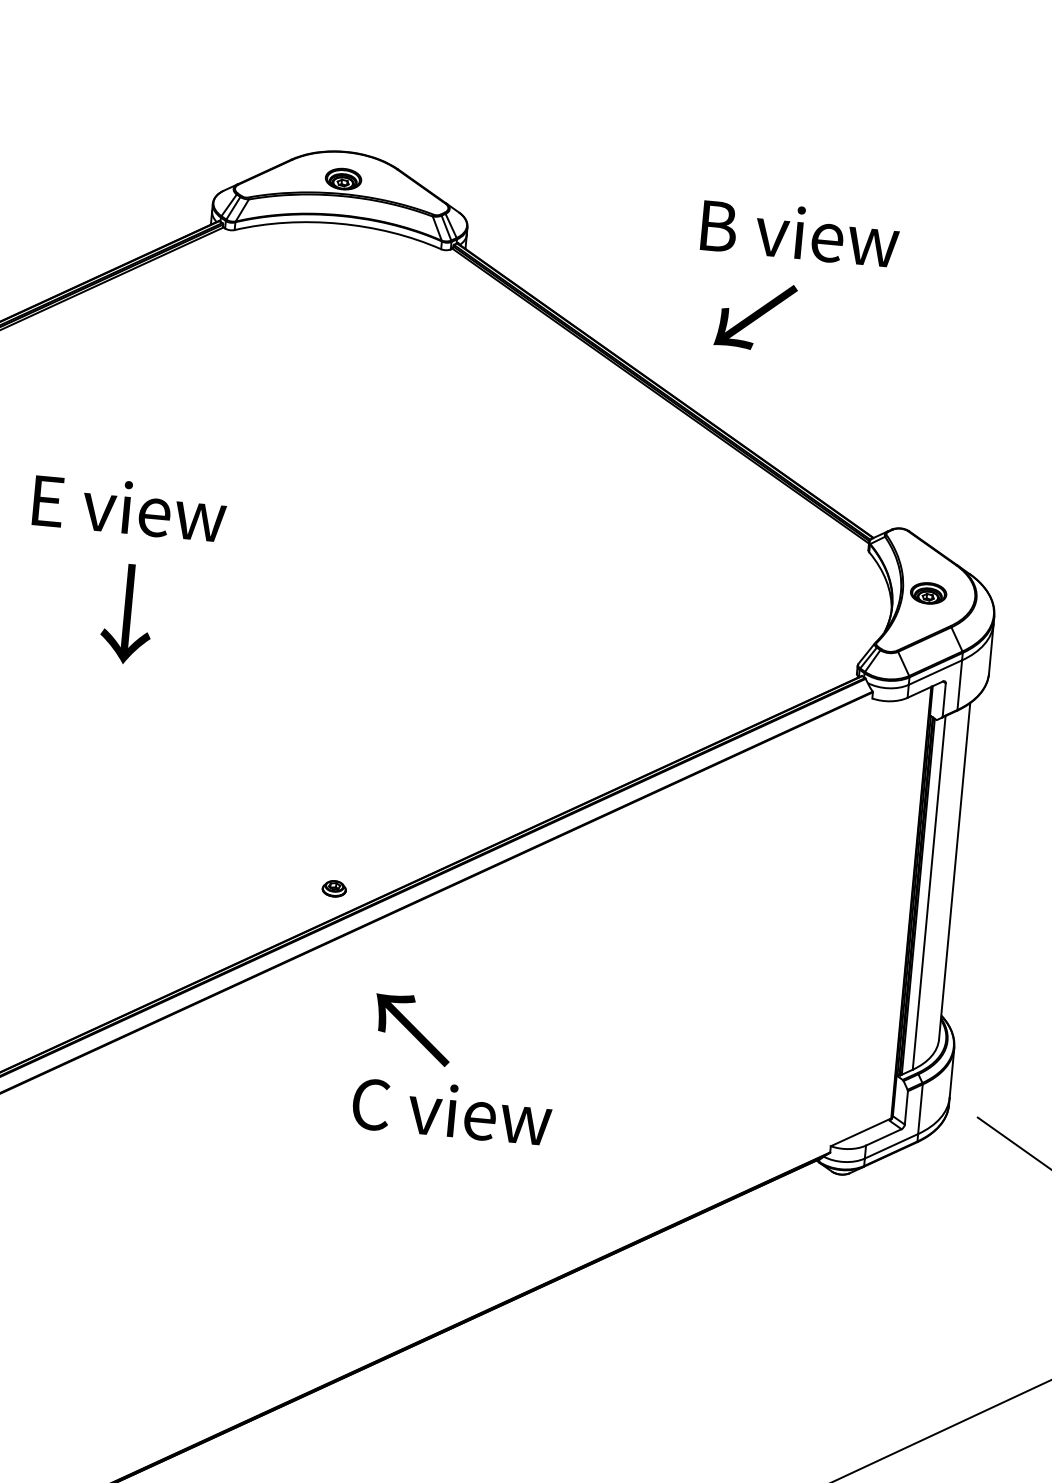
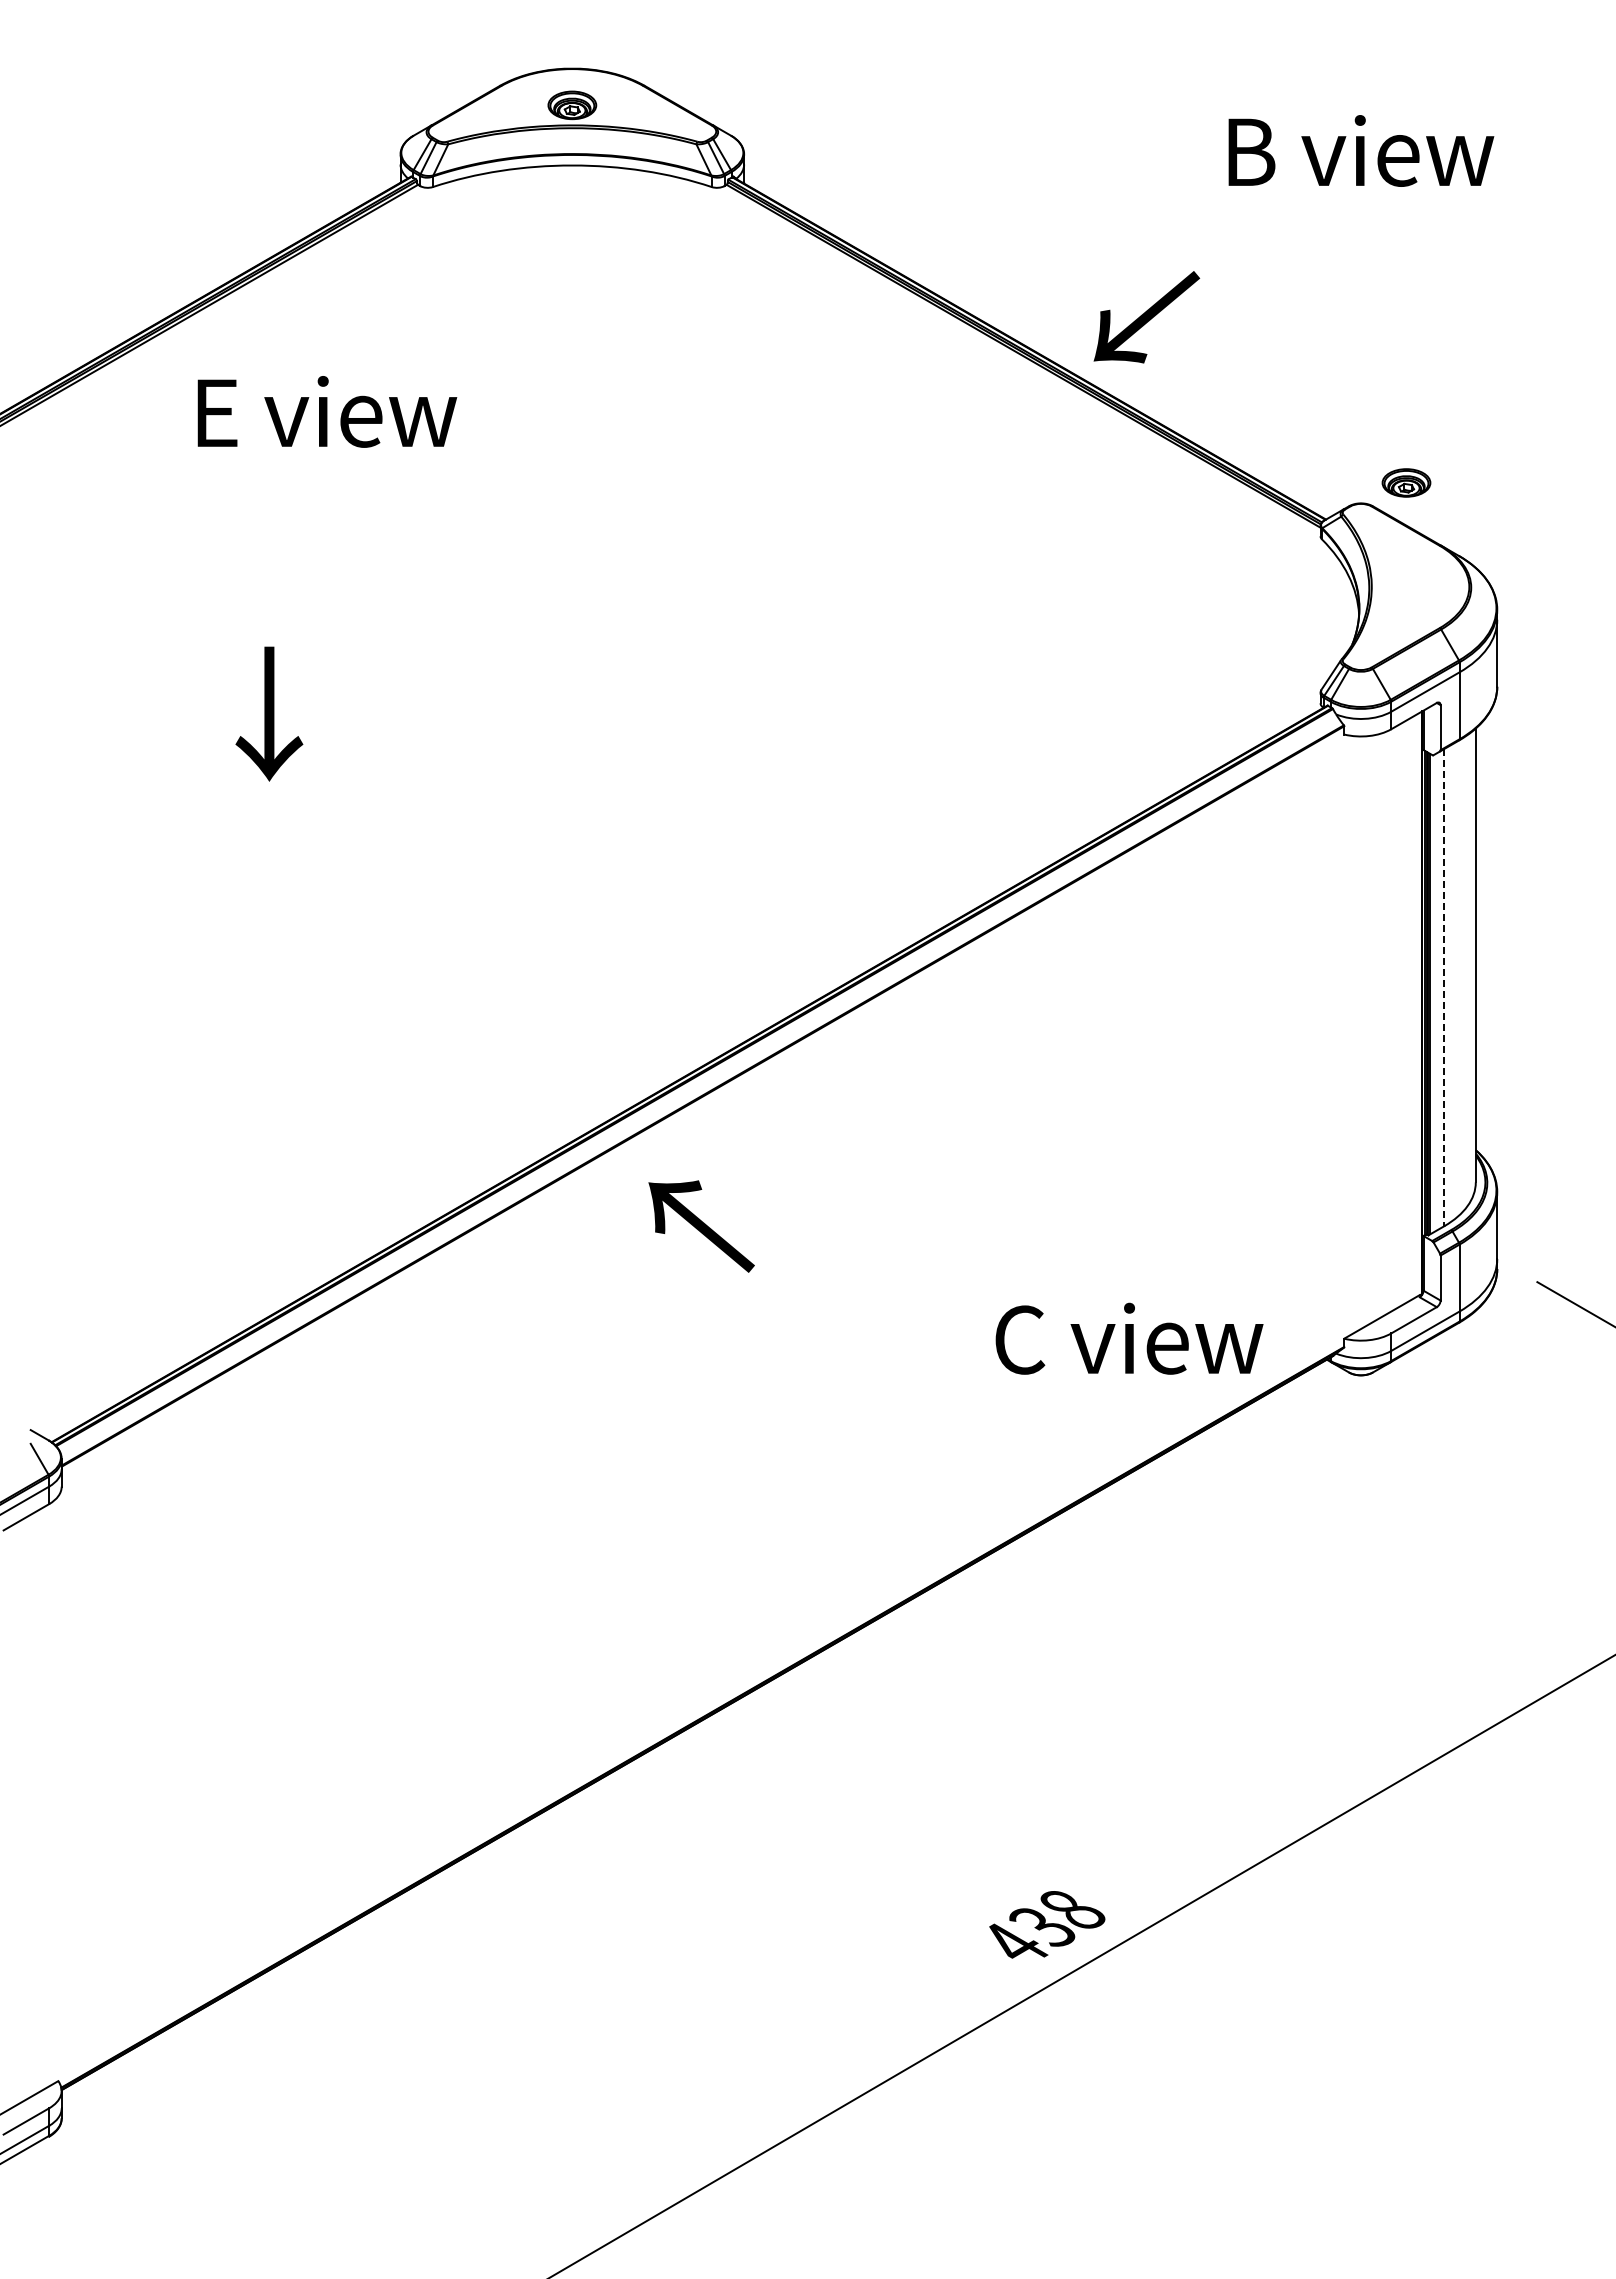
text: (800, 232) -> (1361, 150), moved
text: (755, 316) -> (1146, 317), moved
text: (130, 507) -> (327, 411), moved
part: (928, 593) -> (1406, 482), moved
text: (127, 613) -> (269, 713), moved
part: (333, 888) -> (647, 1055), removed
line: (929, 892) -> (1444, 987), solid -> dashed
text: (412, 1029) -> (701, 1226), moved
text: (452, 1110) -> (1129, 1338), moved

